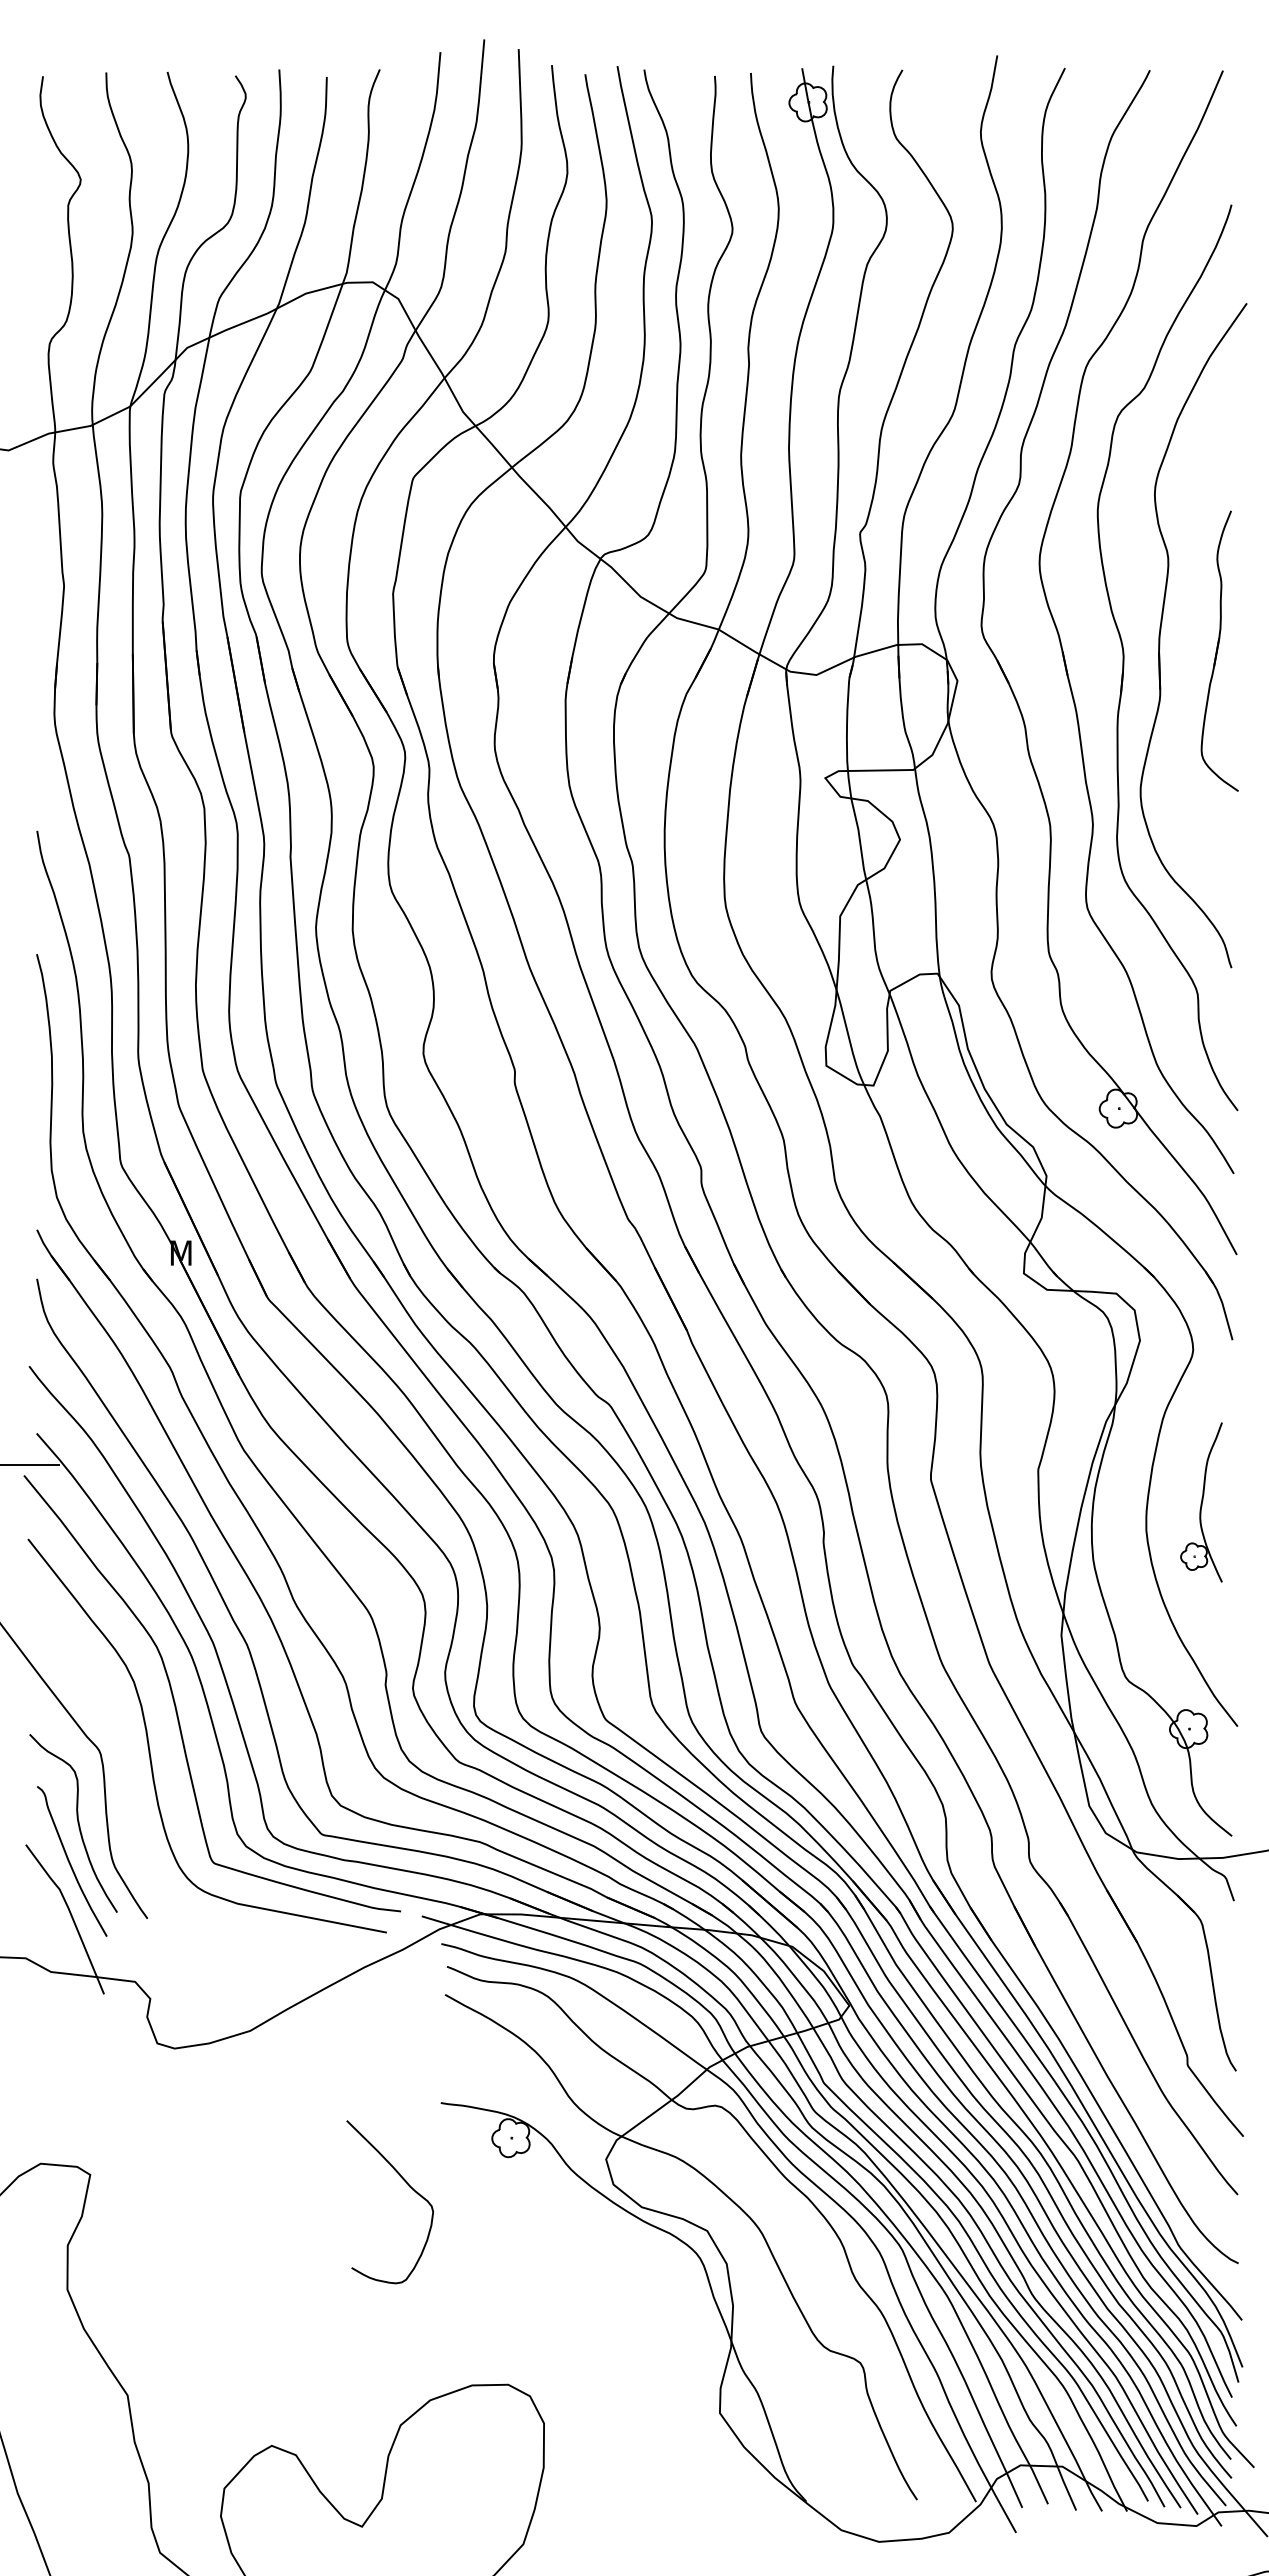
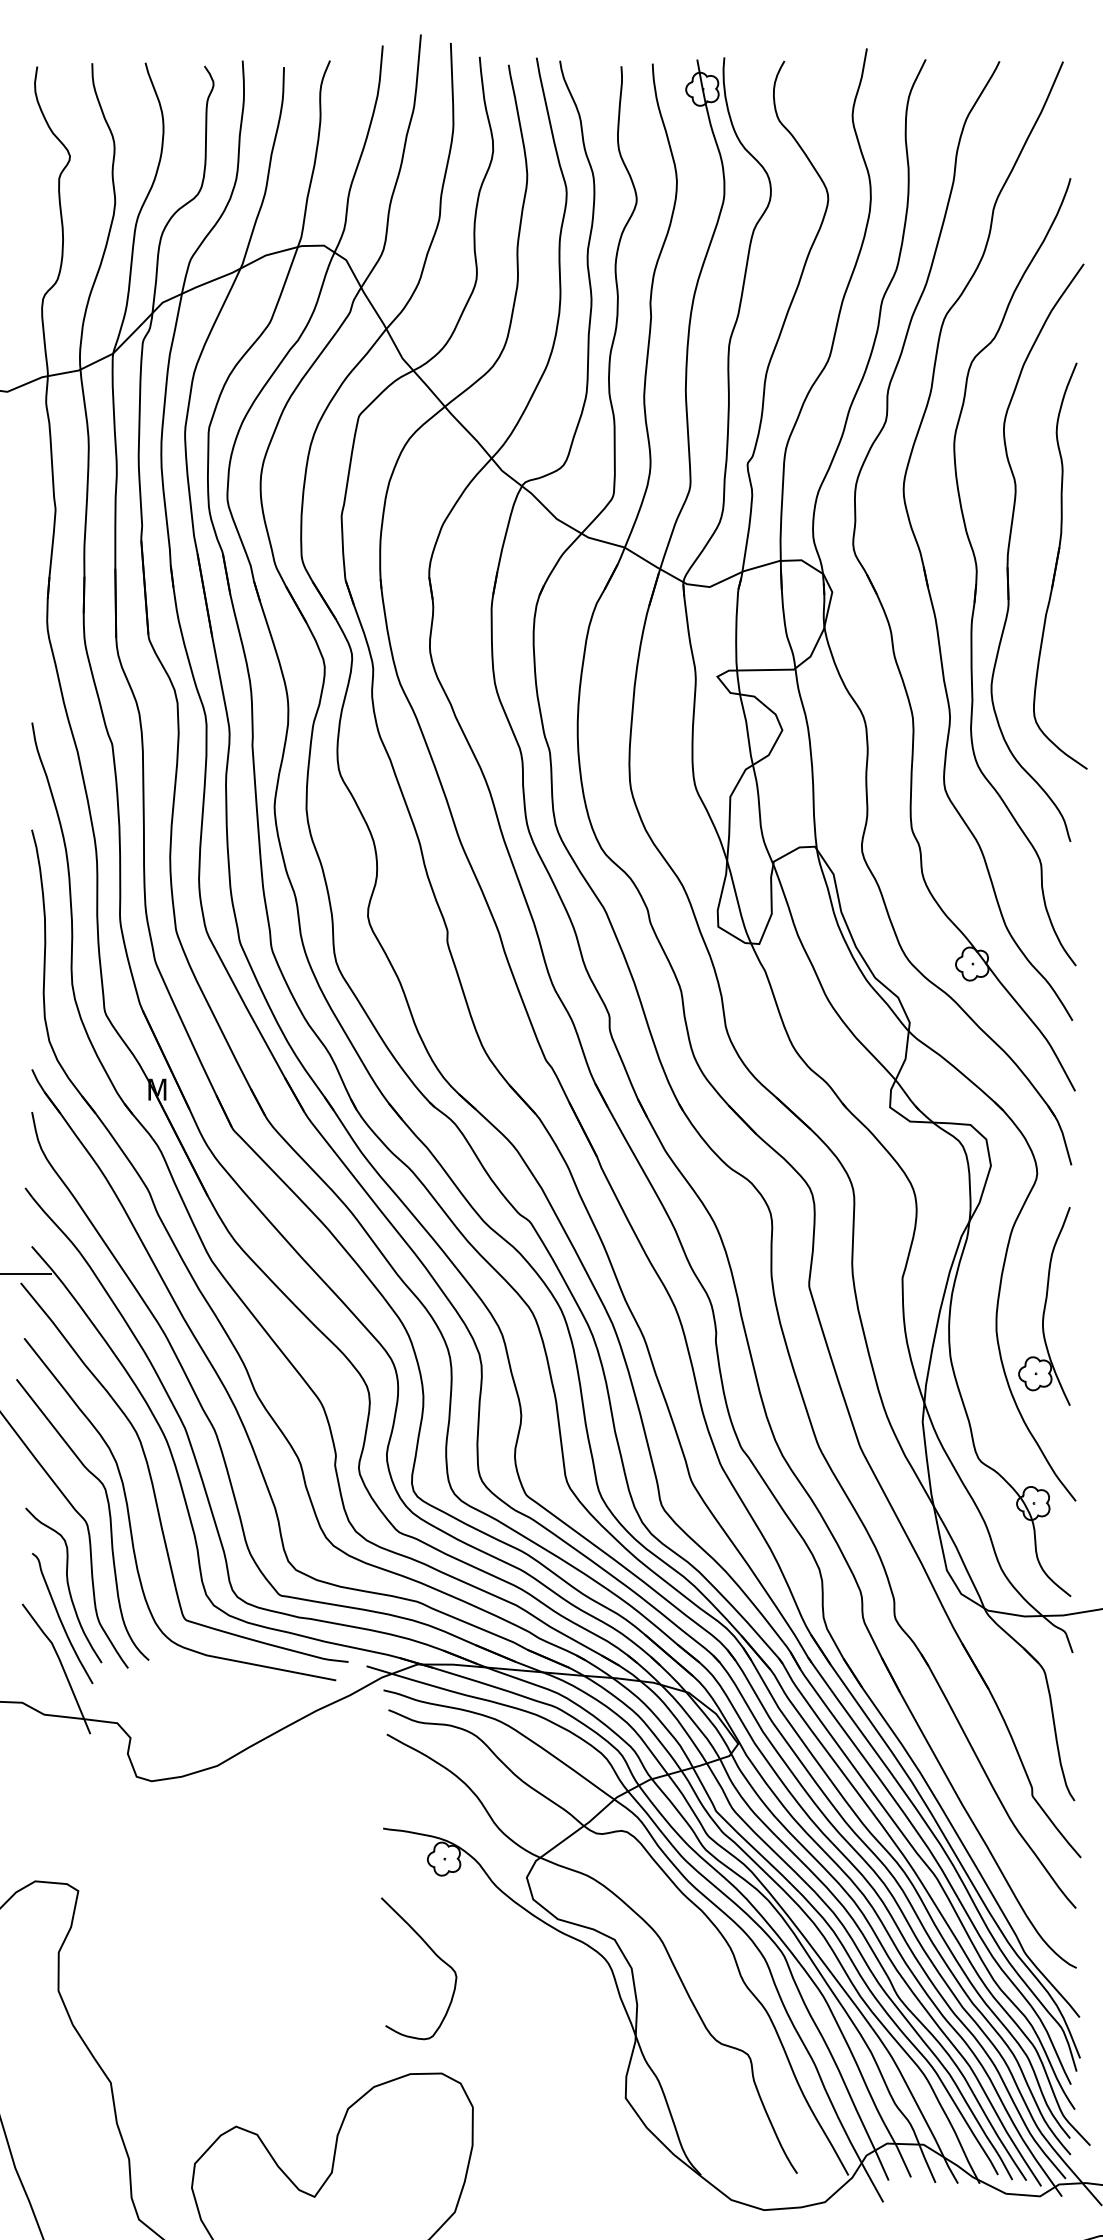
part: (1219, 651) -> (1060, 566), size x1.67
part: (1201, 1502) -> (1044, 1306), size x1.43
curve: (125, 1741) -> (108, 1514), added
curve: (408, 2186) -> (435, 1955), moved

